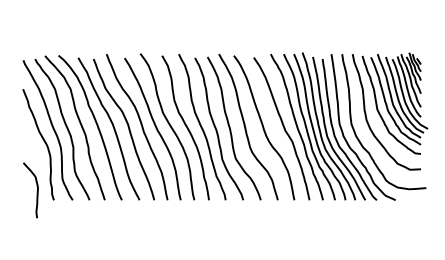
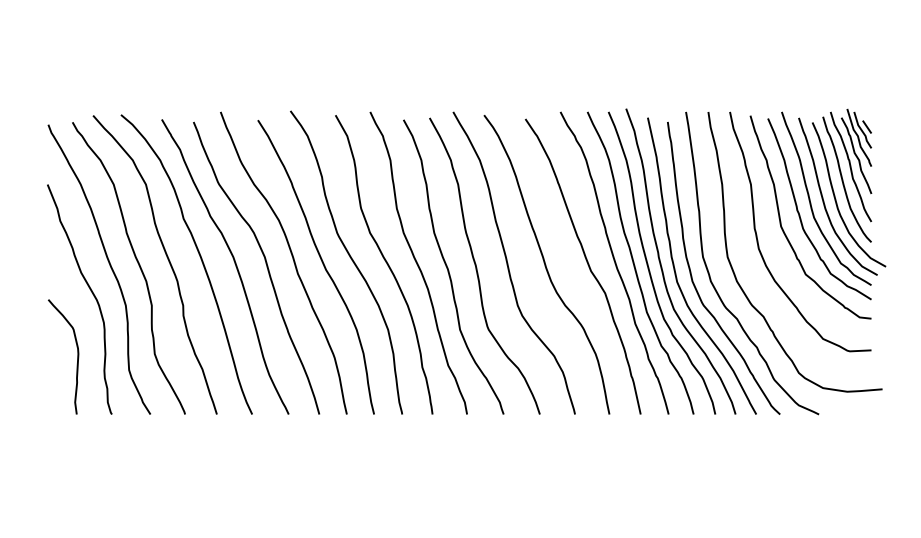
curve: (36, 191) -> (75, 359), moved

